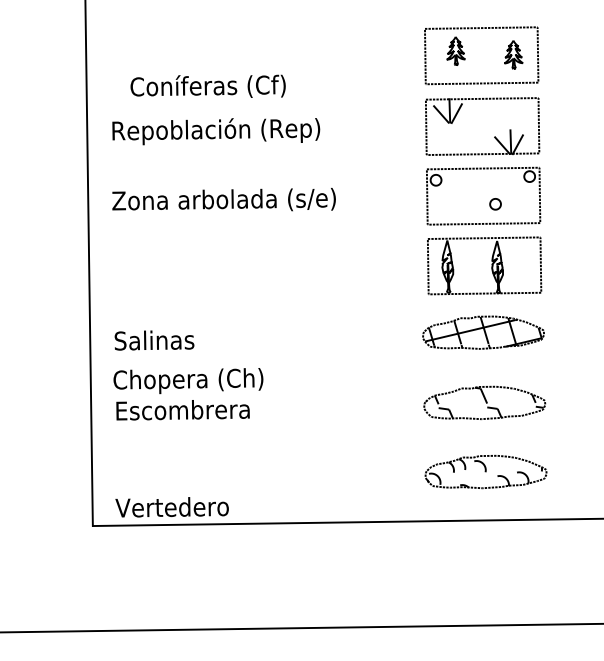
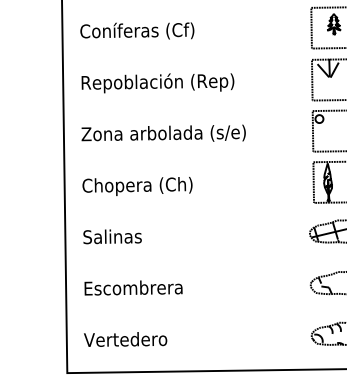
text: (207, 85) -> (136, 30), moved
text: (188, 381) -> (137, 186), moved
text: (171, 507) -> (125, 339), moved

